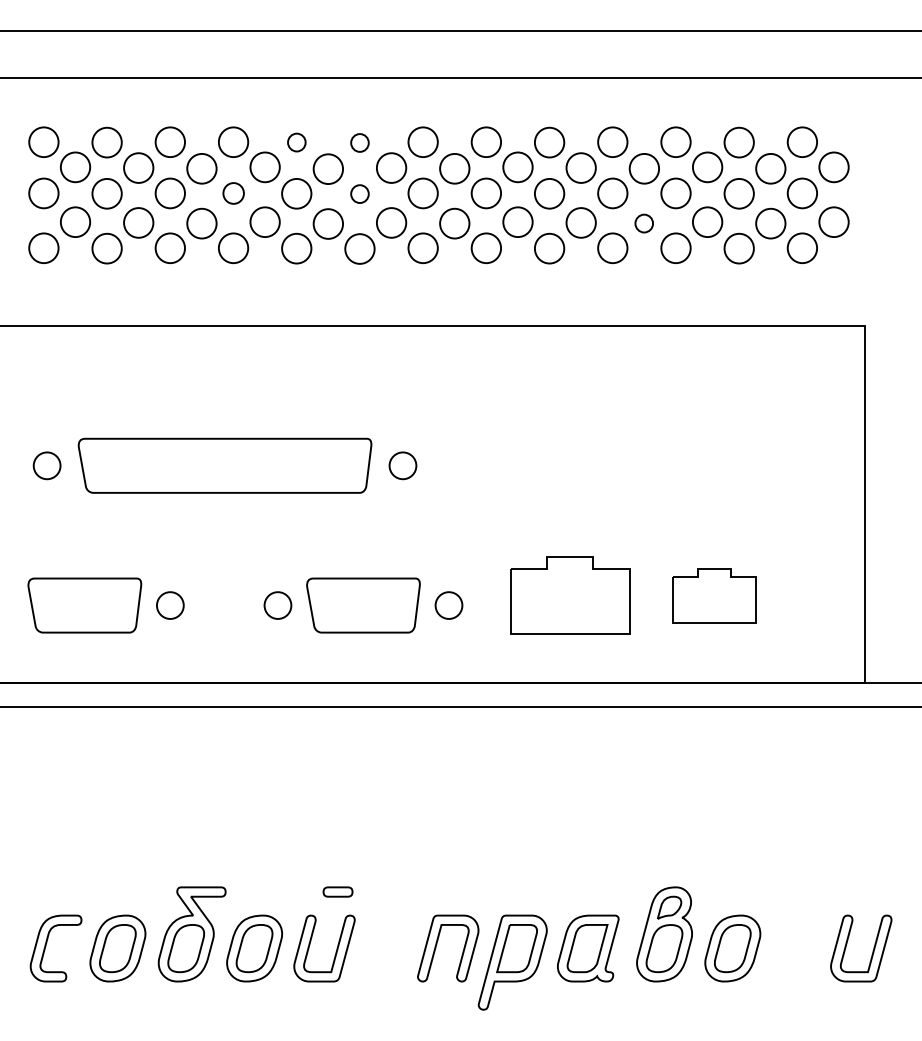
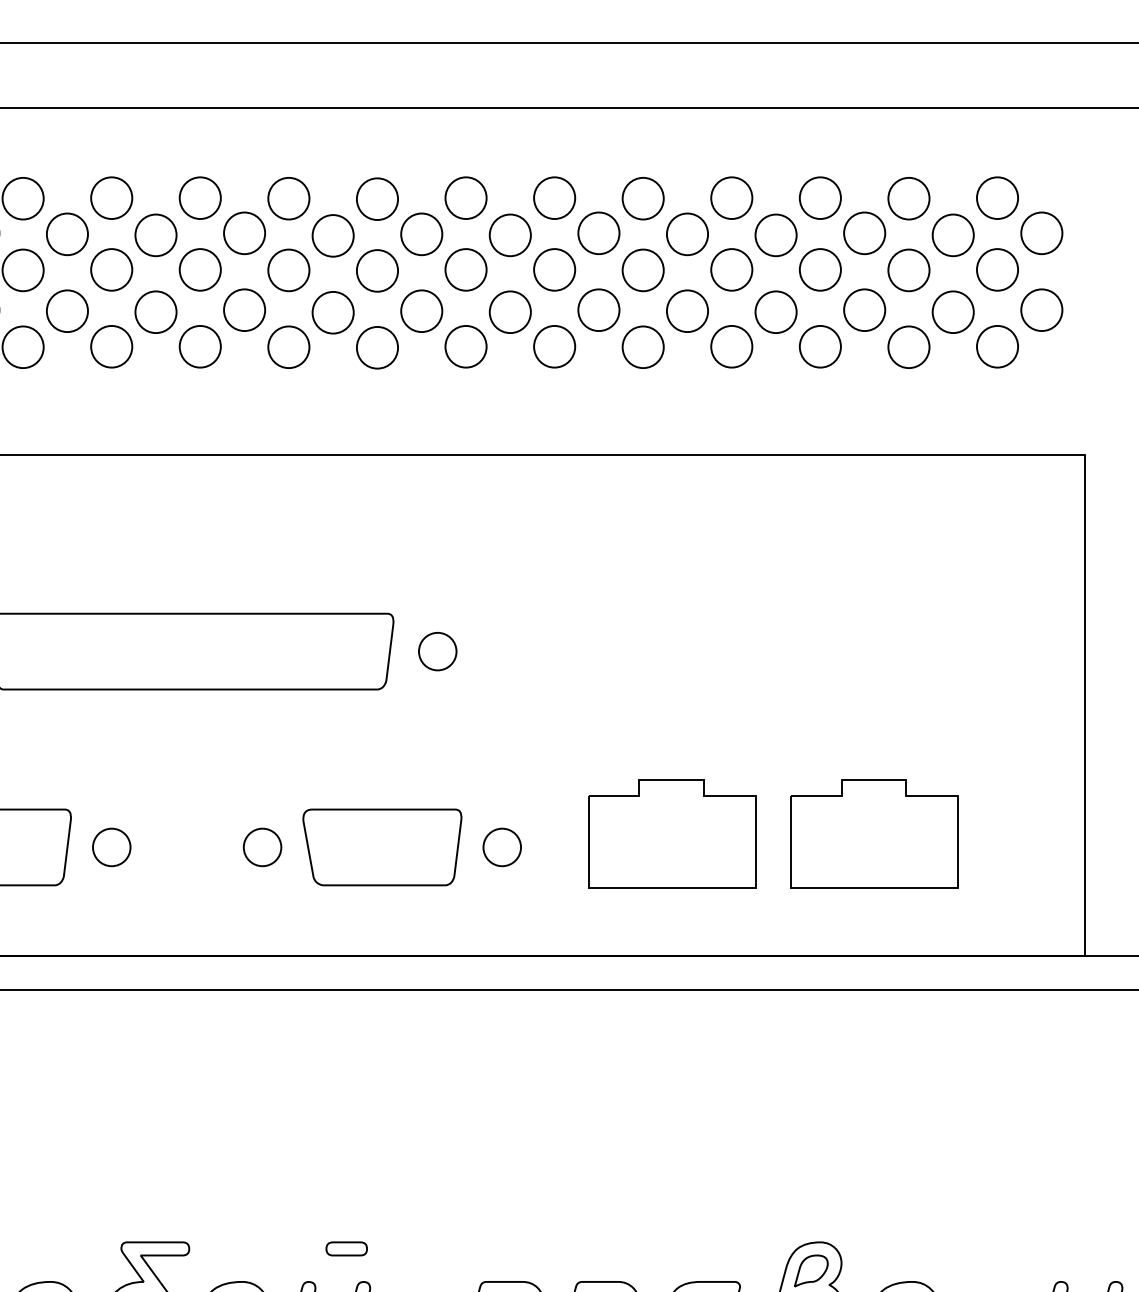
part: (296, 142) -> (288, 198), size x1.67
part: (359, 142) -> (376, 198), size x1.67
part: (233, 193) -> (200, 269), size x1.43
part: (359, 193) -> (376, 269), size x1.67
part: (643, 223) -> (774, 312), size x1.67
part: (714, 595) -> (874, 833), size x1.43

